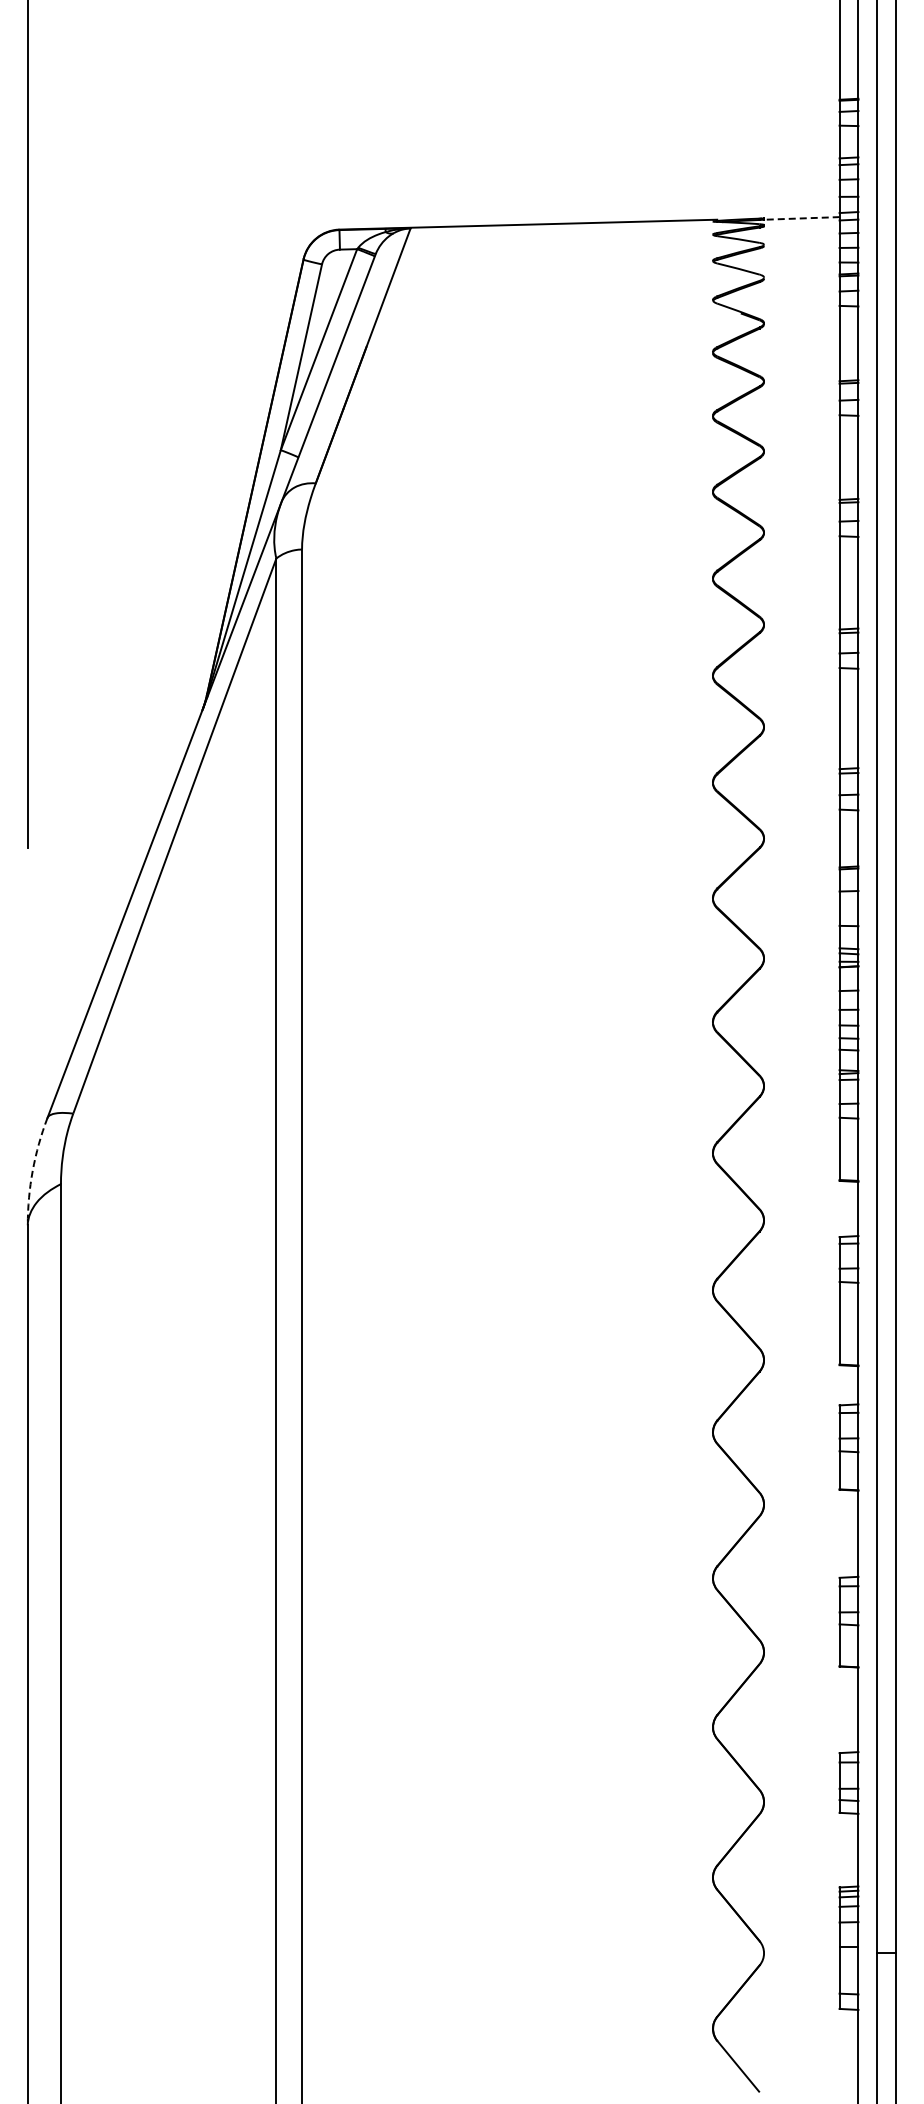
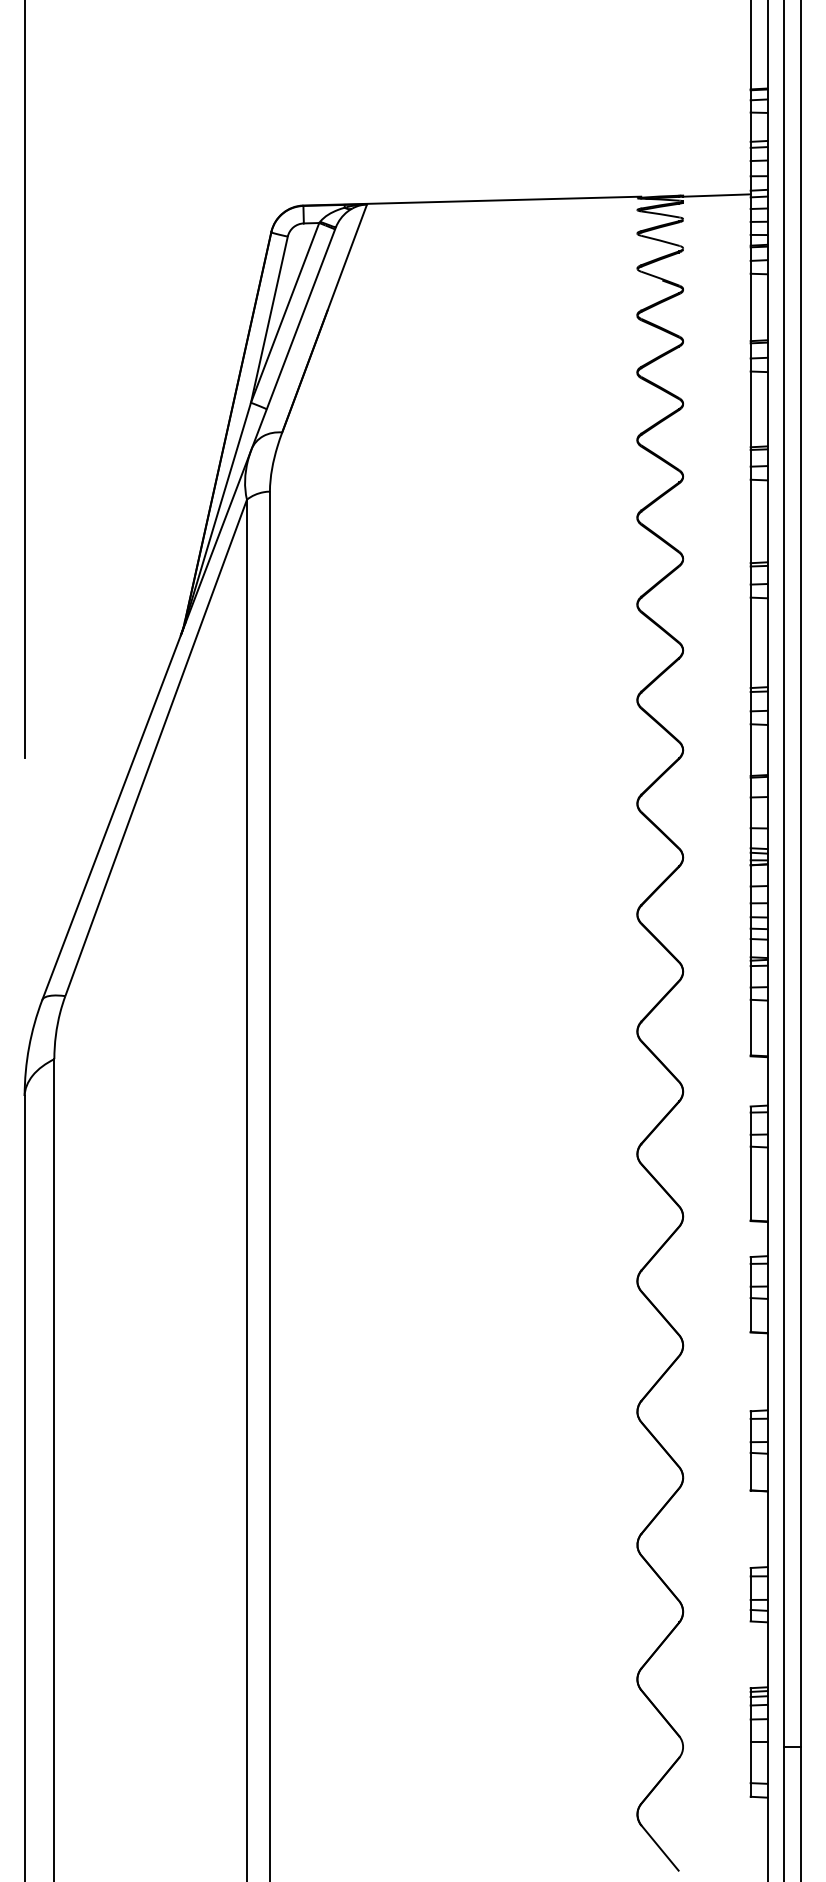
line: (801, 218) -> (716, 195), dashed -> solid
arc: (32, 1170) -> (28, 1046), dashed -> solid

